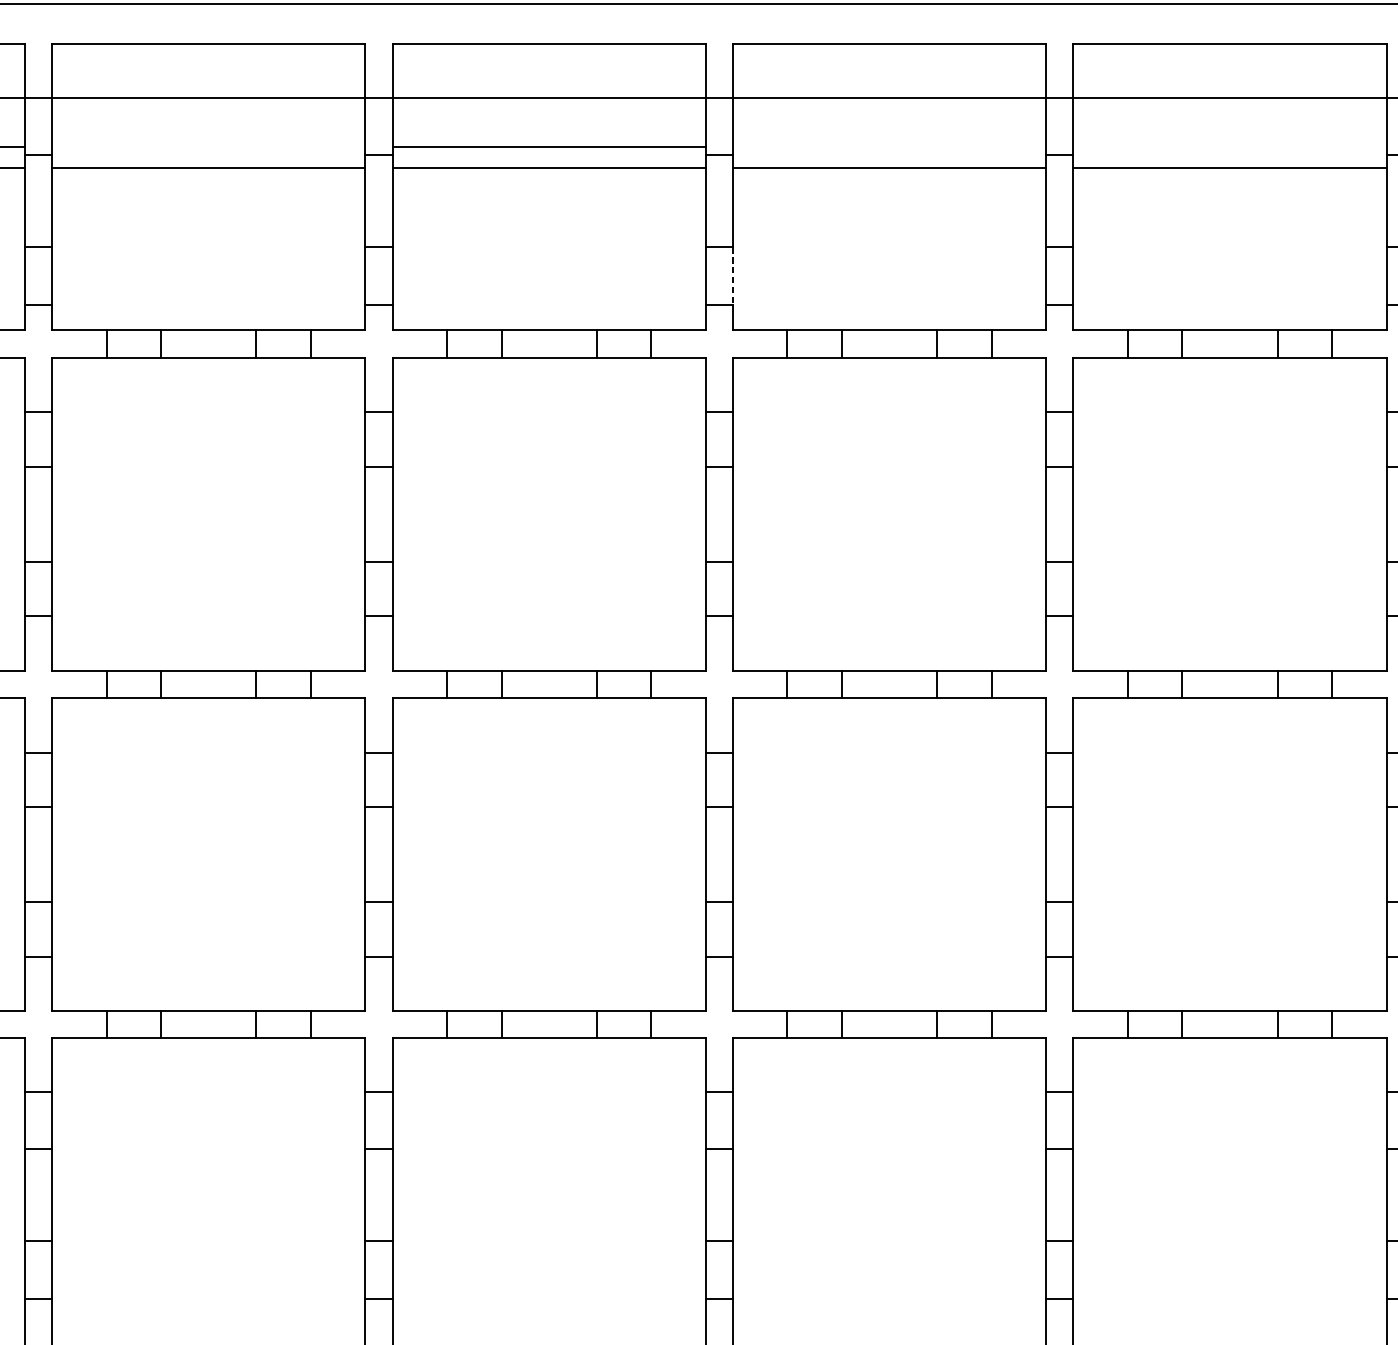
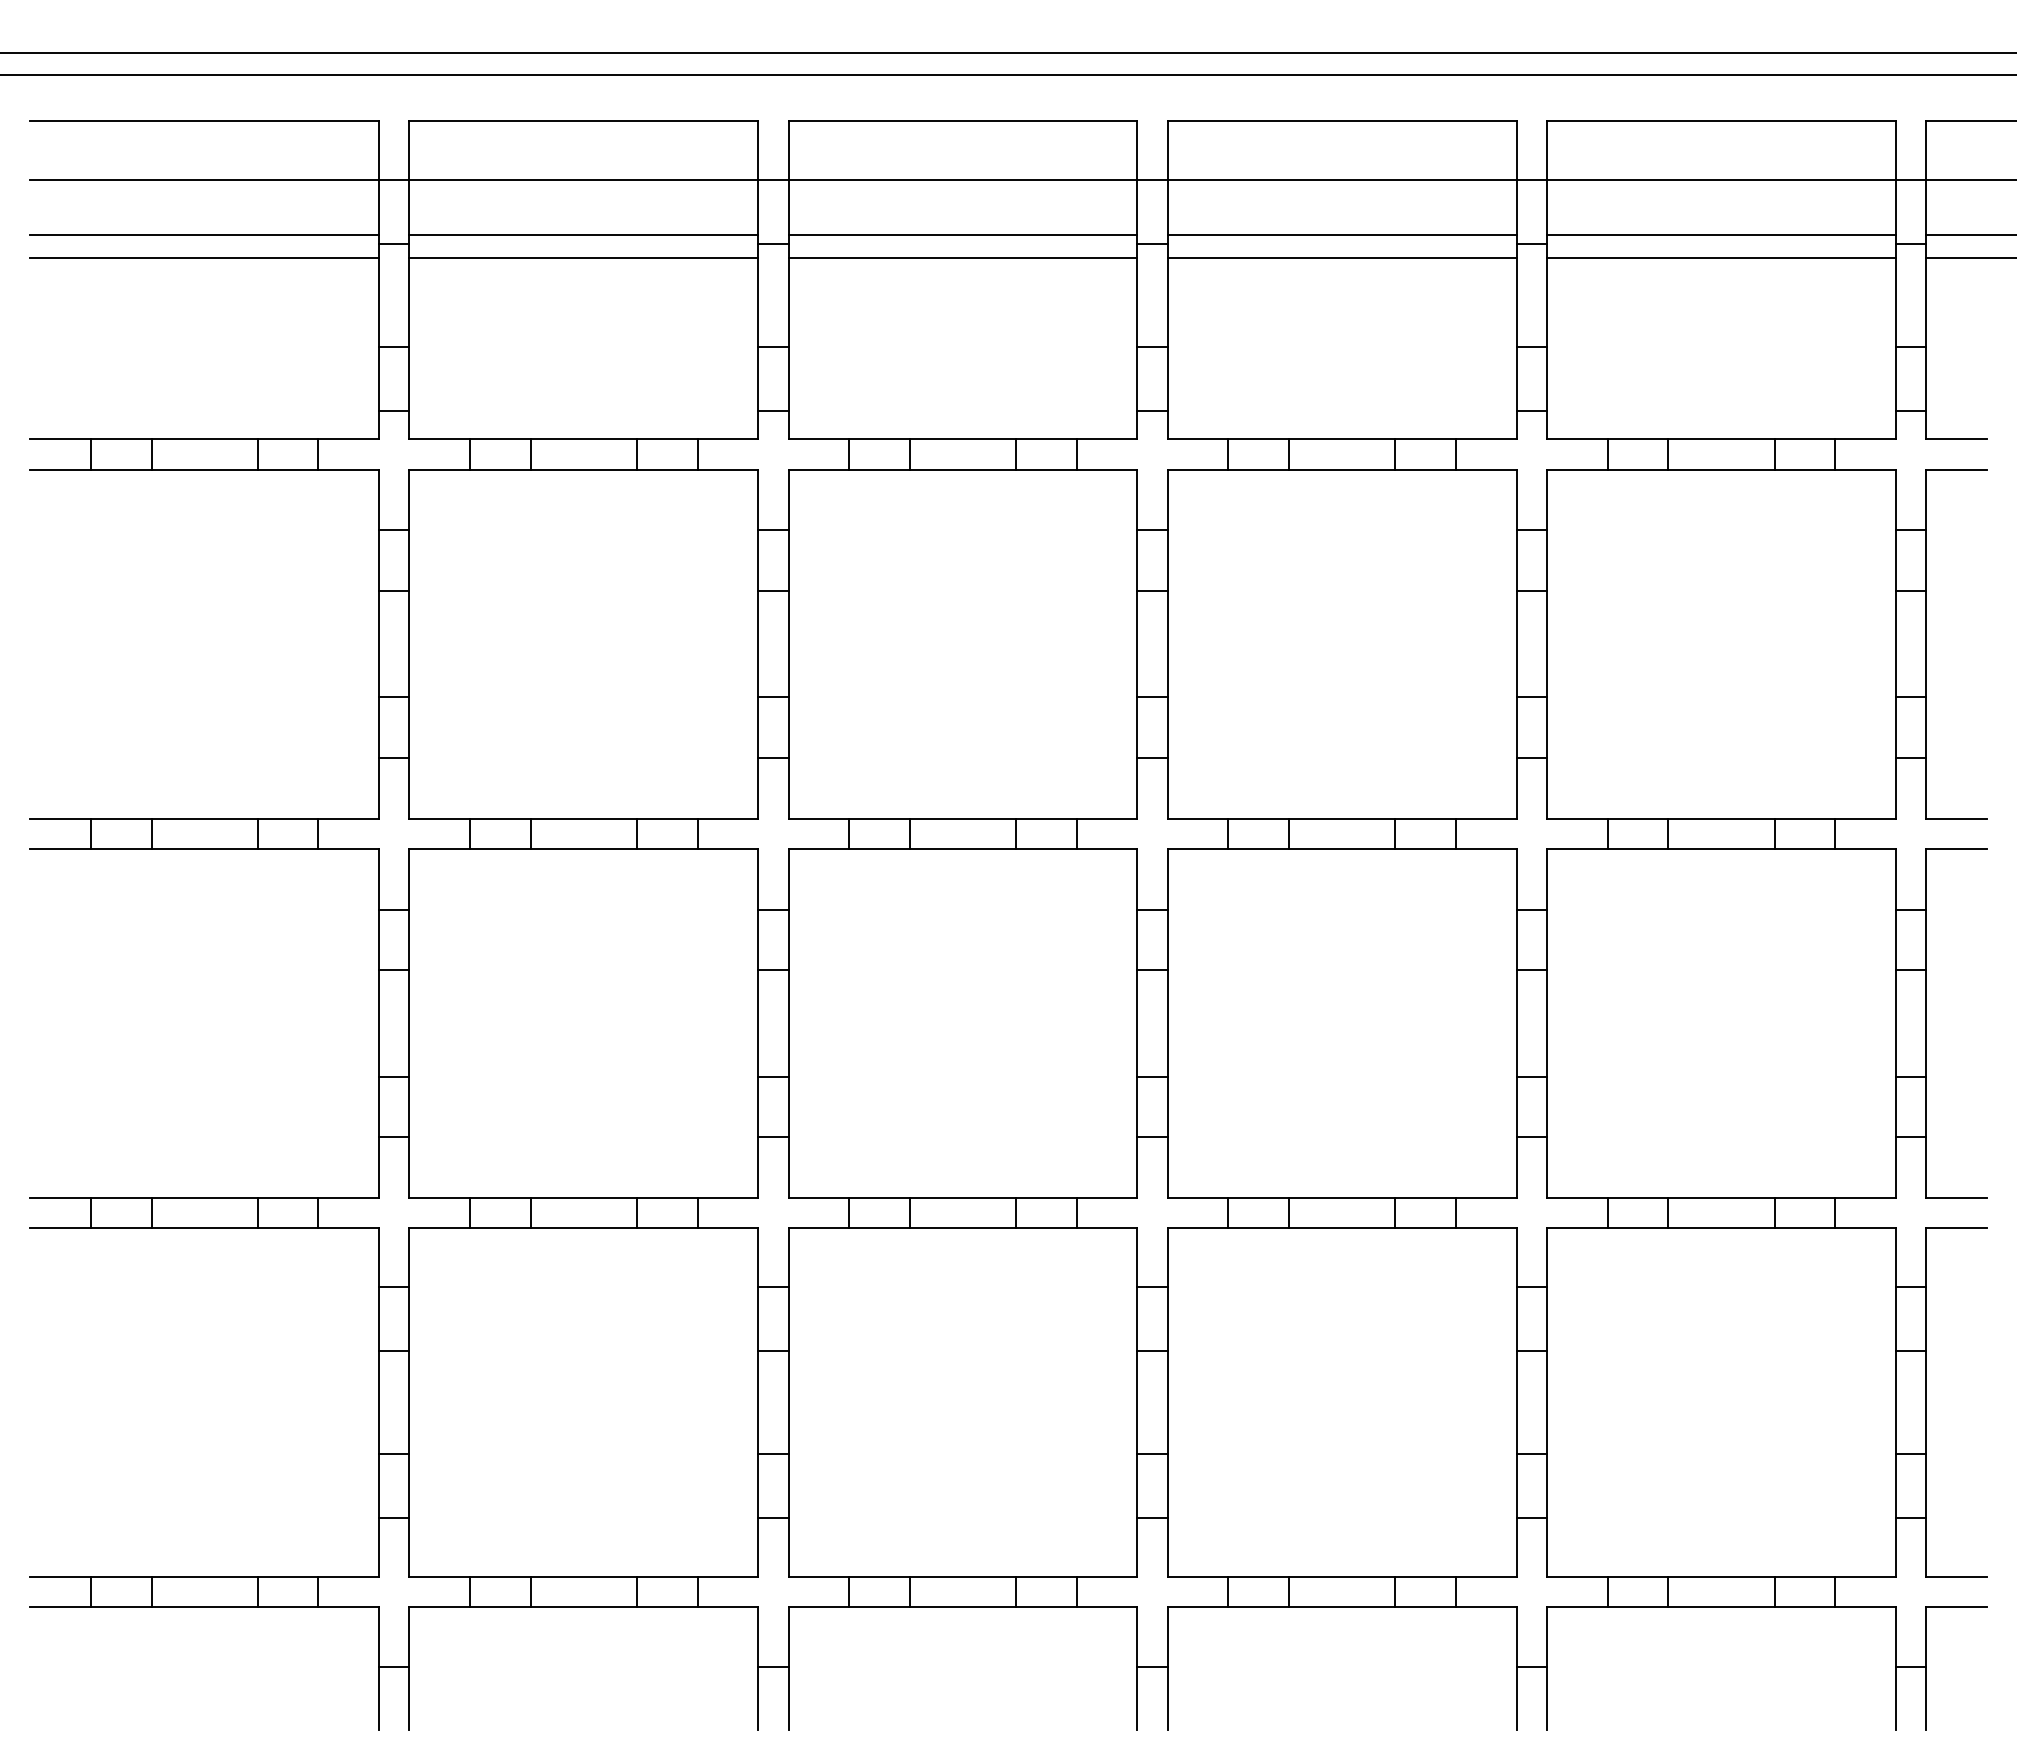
line: (208, 146) -> (583, 234), added
line: (888, 146) -> (1341, 234), added
line: (1229, 146) -> (1720, 234), added
line: (732, 275) -> (1167, 378), dashed -> solid

